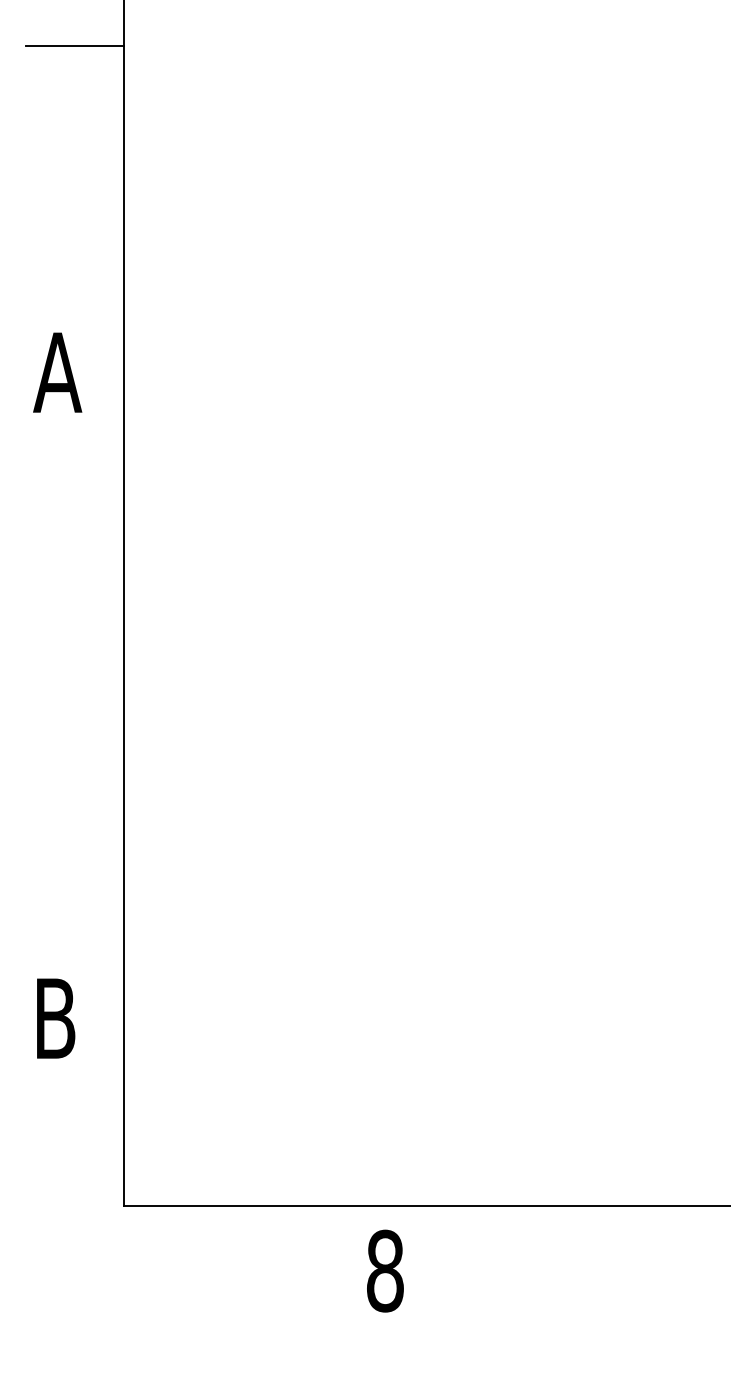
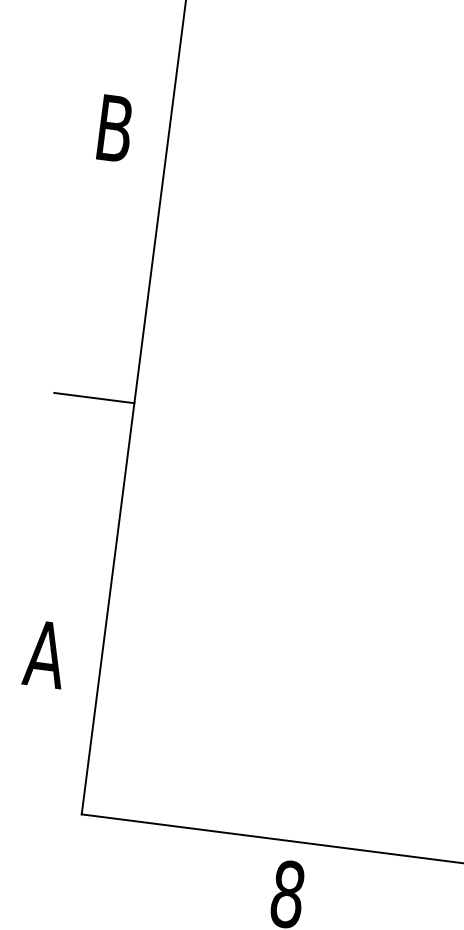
text: (57, 372) -> (114, 128), A -> B
line: (74, 701) -> (94, 398), added
text: (54, 1018) -> (44, 654), B -> A

